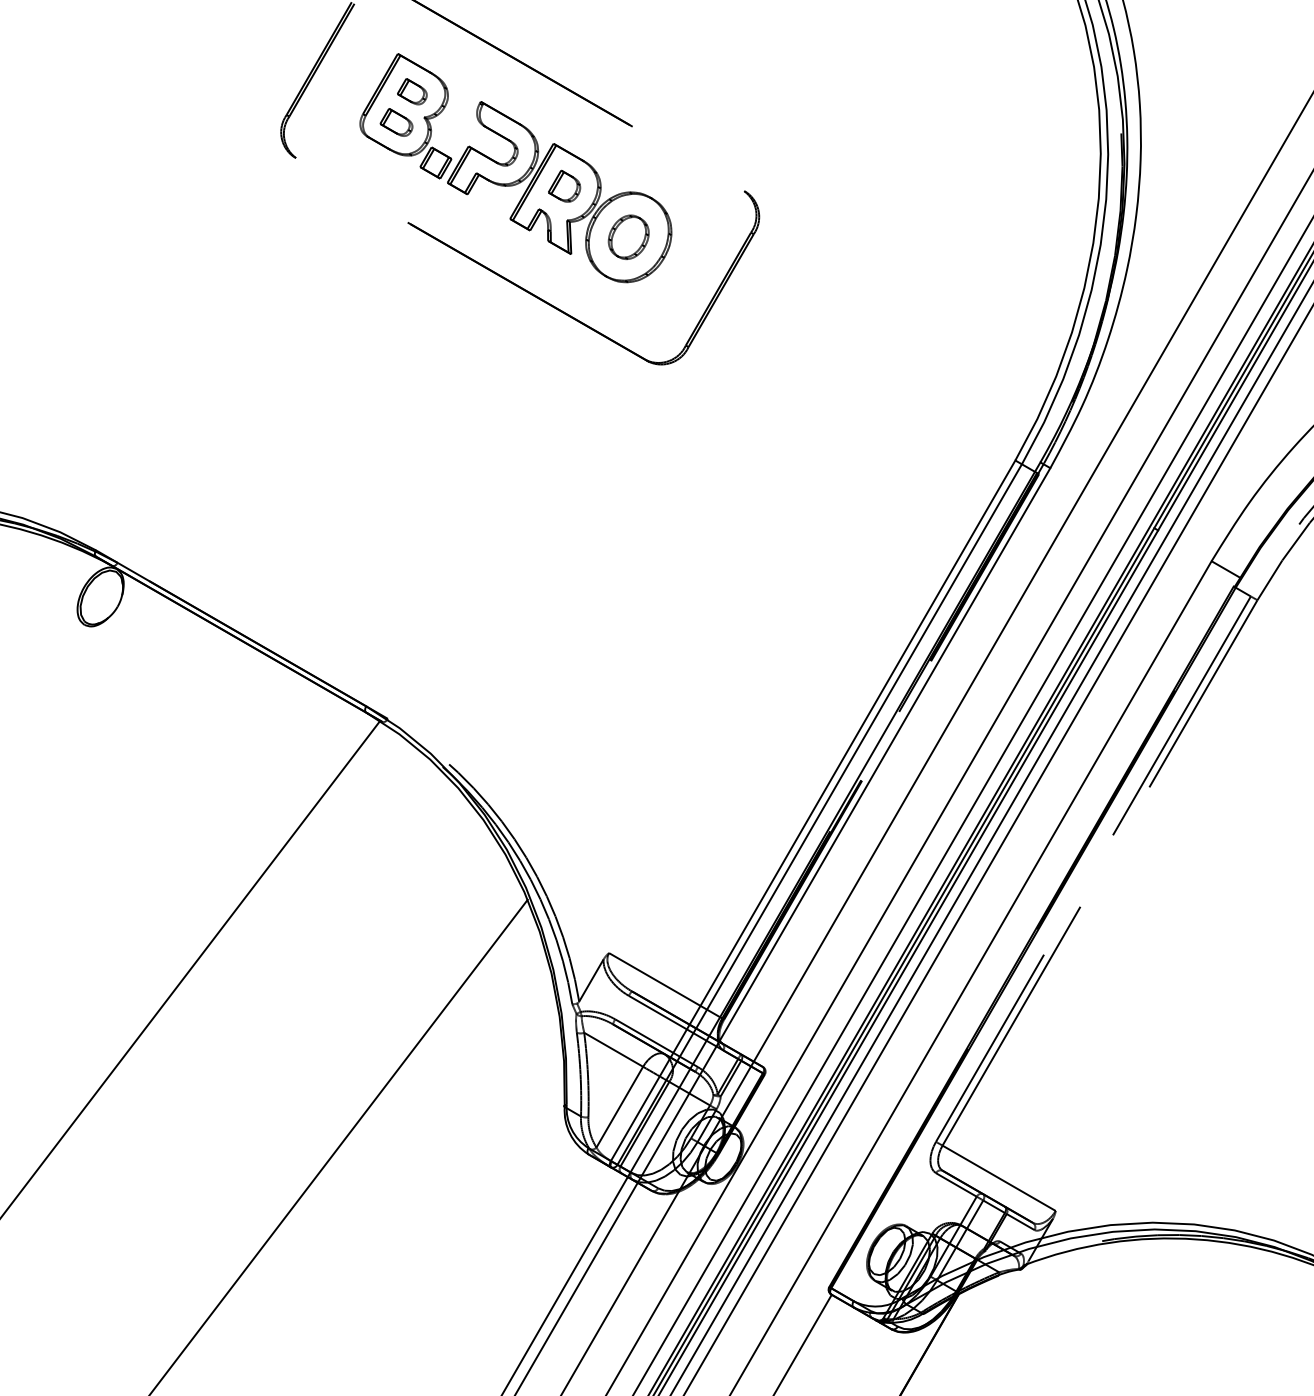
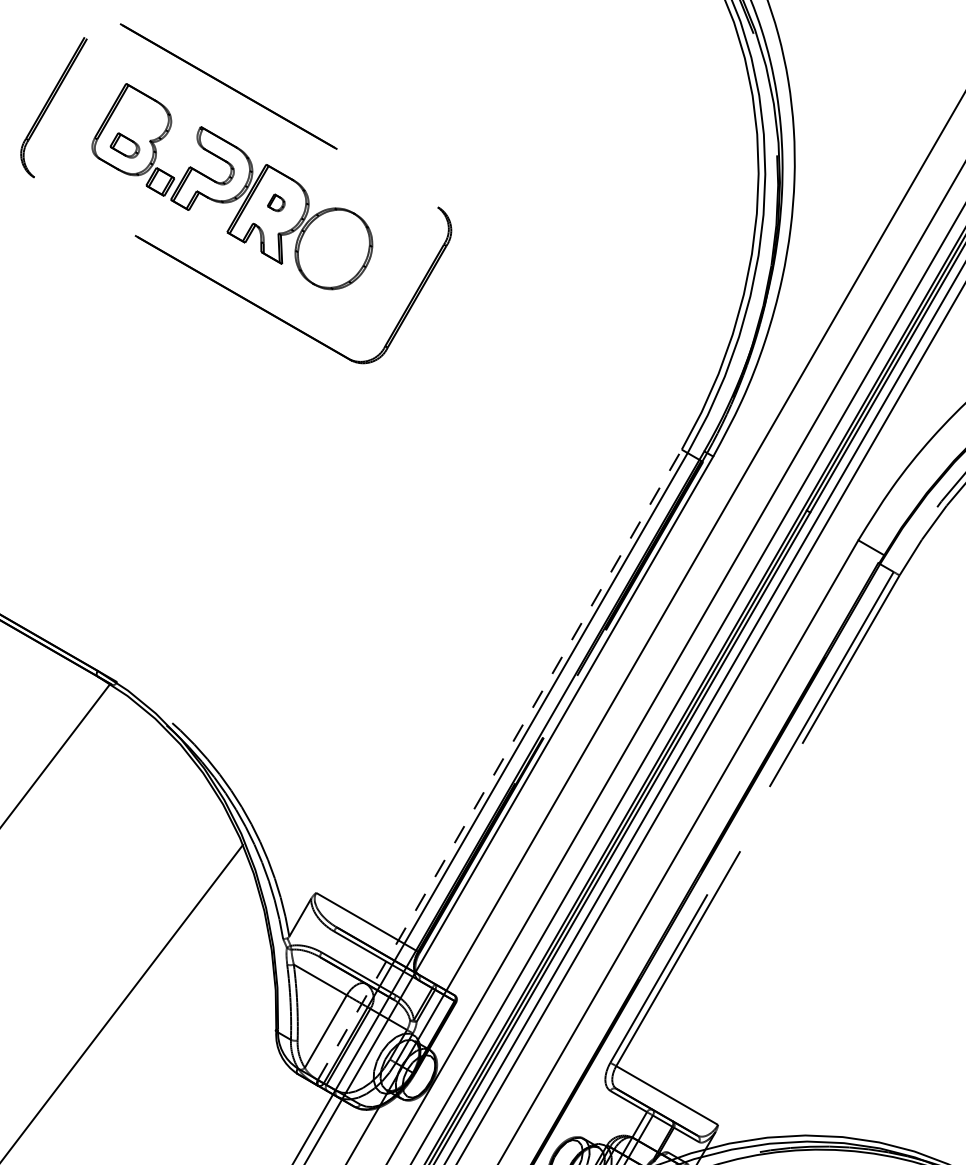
part: (412, 91) -> (139, 117), removed
part: (564, 185) -> (276, 202), size x0.6
part: (628, 236) -> (333, 248), removed
line: (813, 810) -> (500, 764), solid -> dashed

